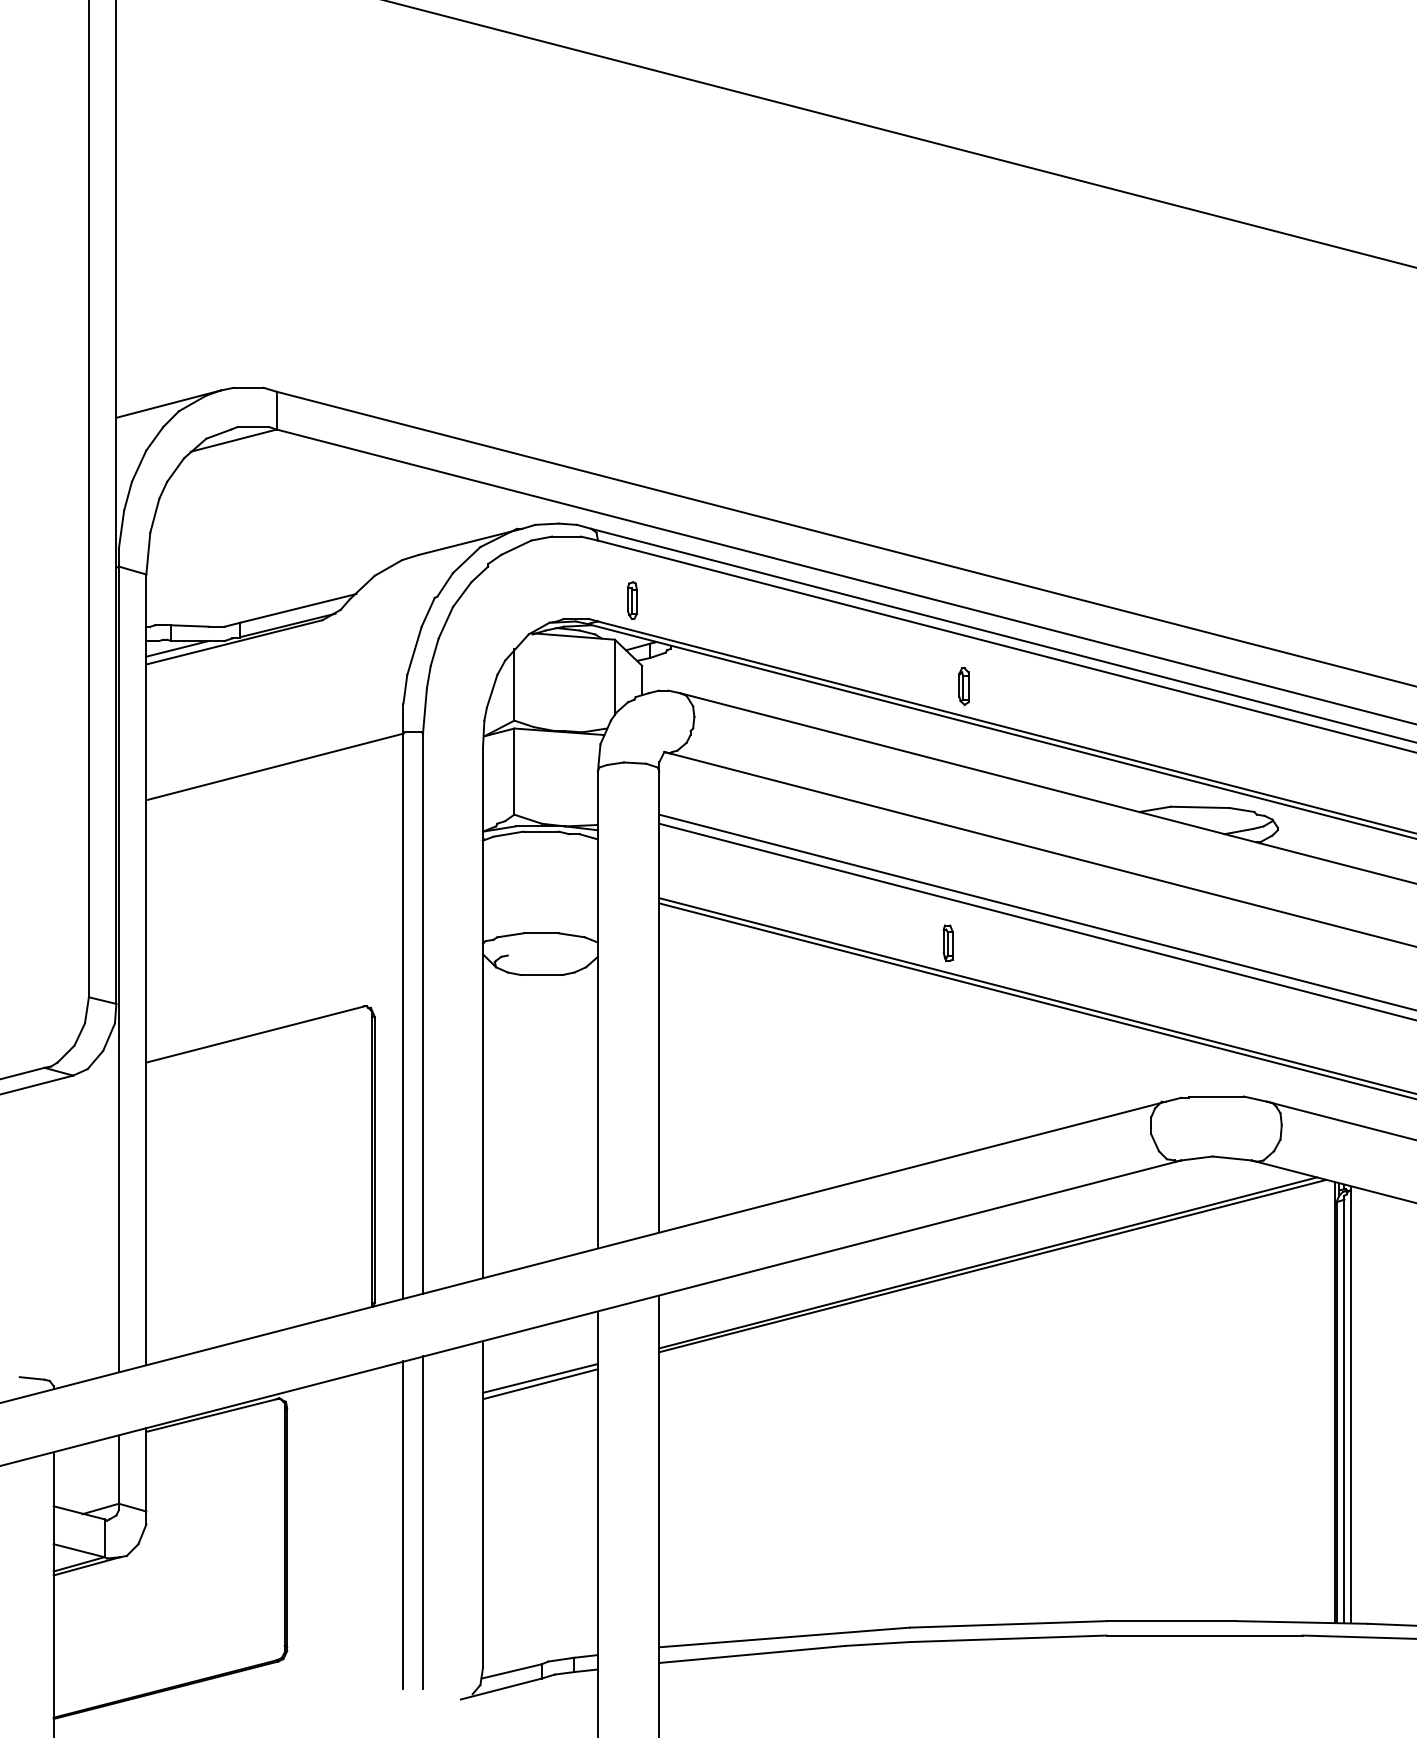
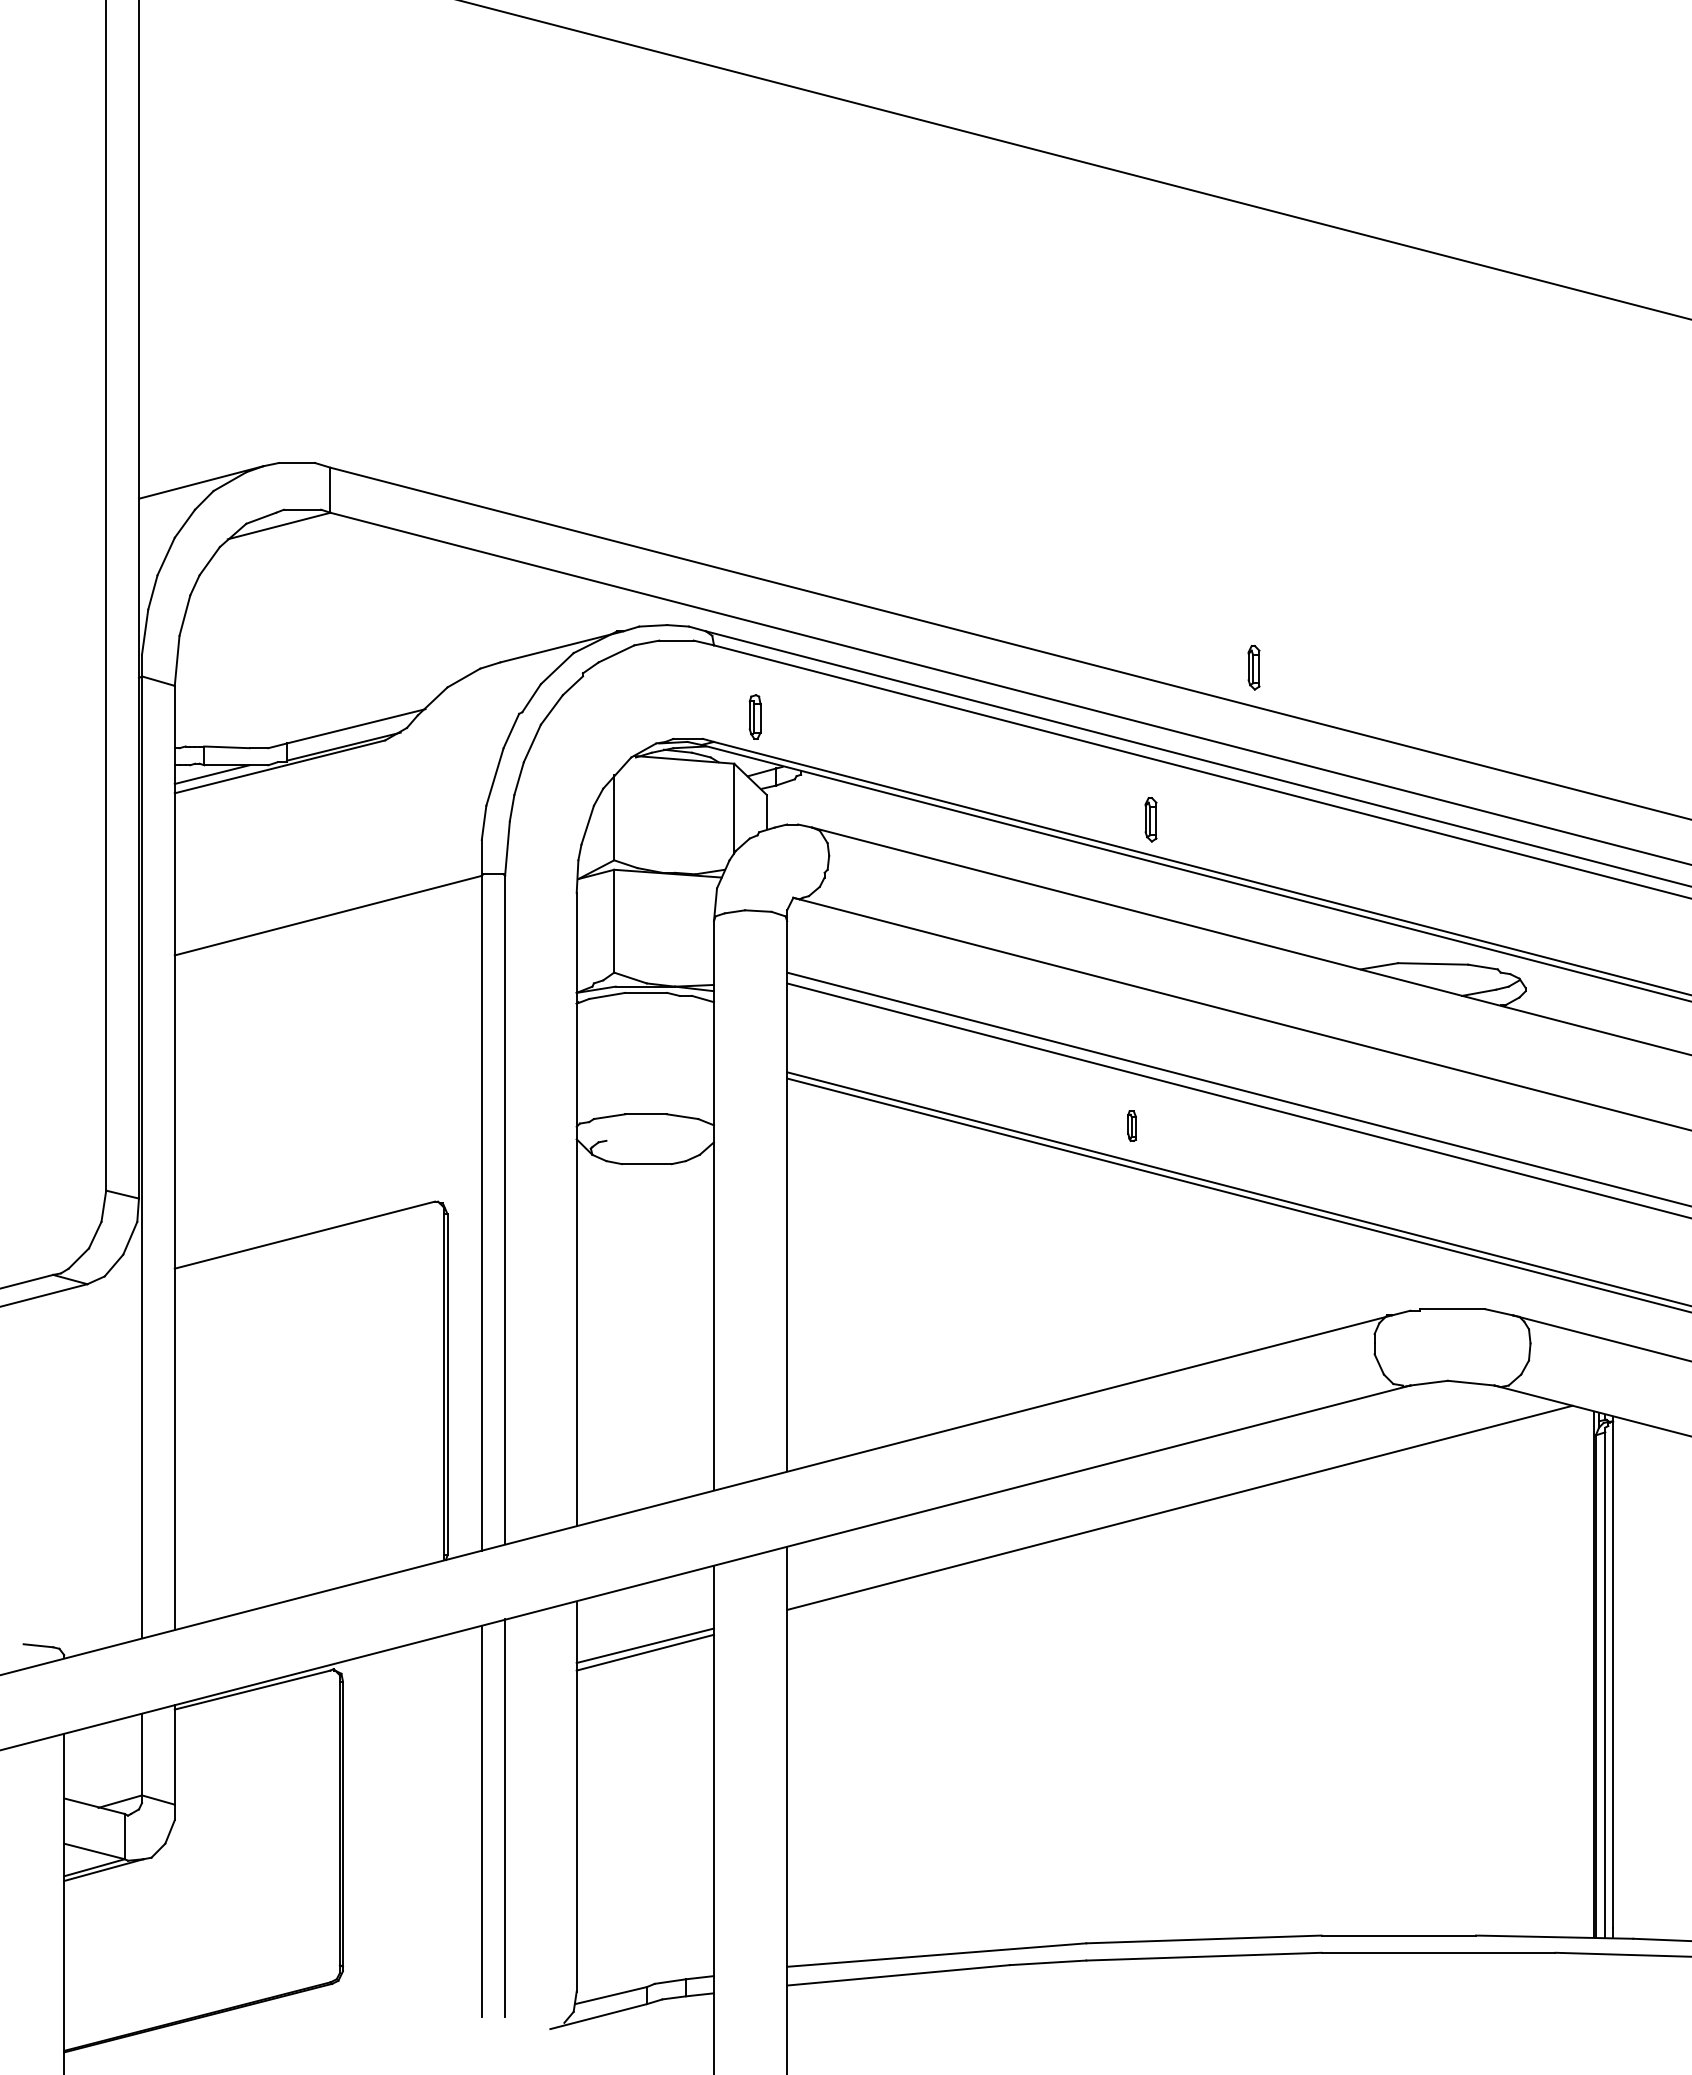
part: (1049, 559) -> (1253, 667), added
part: (947, 943) -> (1131, 1126), size x0.7
line: (992, 1265) -> (1185, 1511), removed

